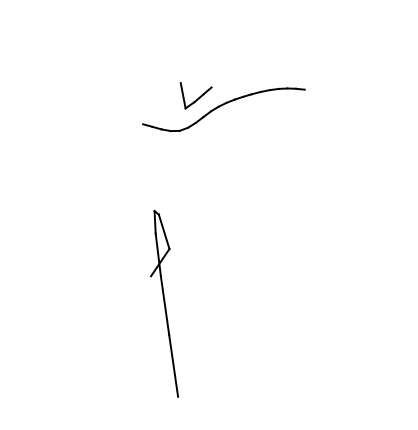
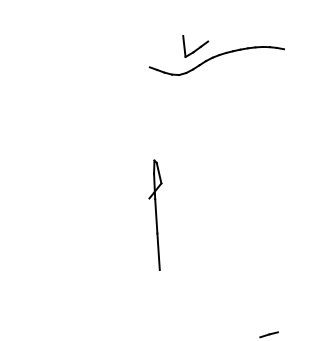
part: (164, 303) -> (156, 215), size x0.71

